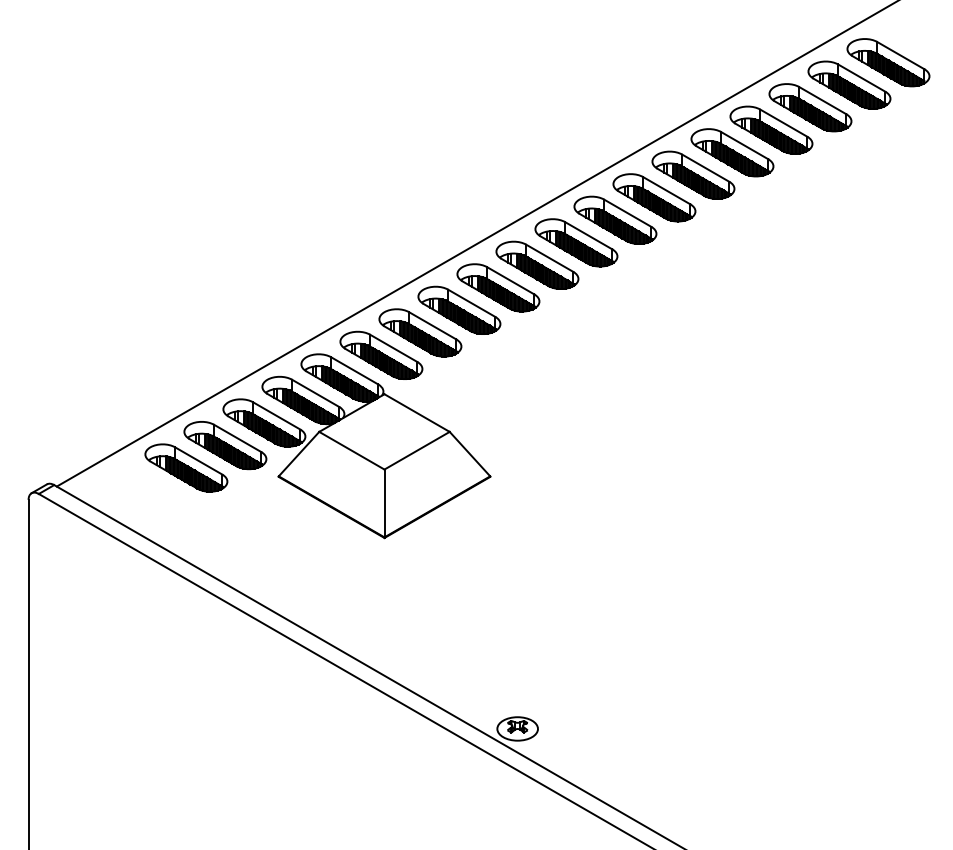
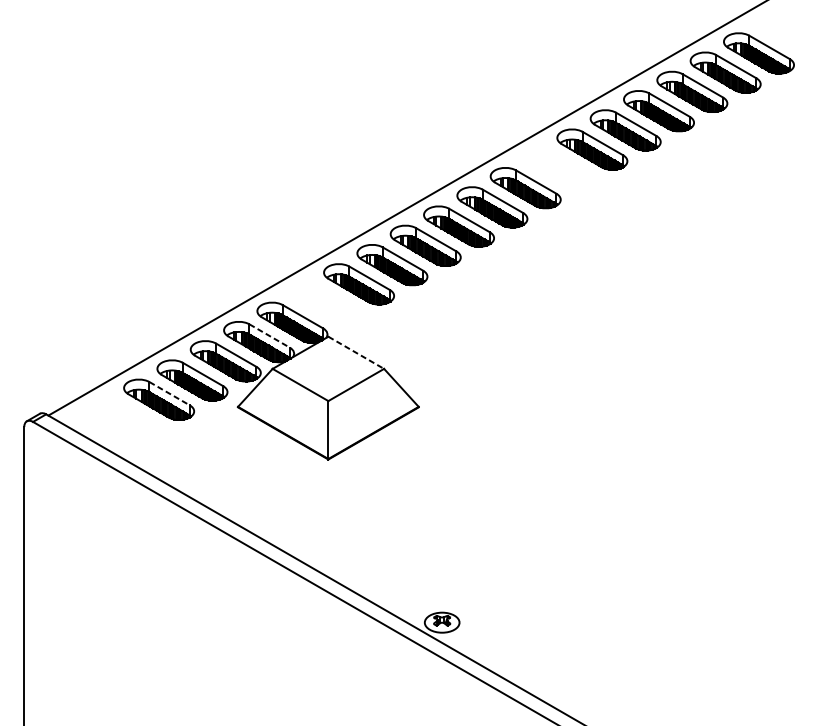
part: (654, 197) -> (559, 168), removed
part: (381, 354) -> (325, 302), removed
line: (316, 393) -> (270, 336), solid -> dashed
line: (417, 413) -> (356, 353), solid -> dashed
line: (199, 461) -> (170, 394), solid -> dashed

